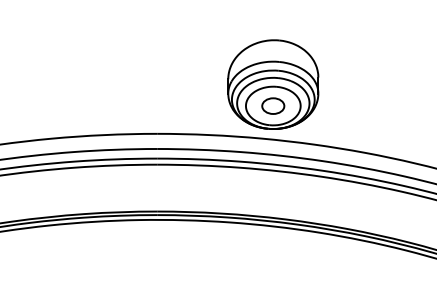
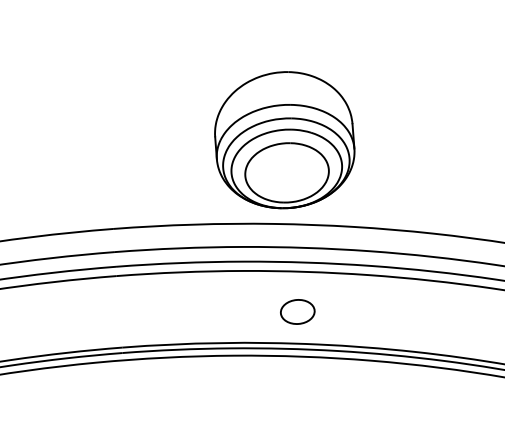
part: (273, 105) -> (297, 310), moved

